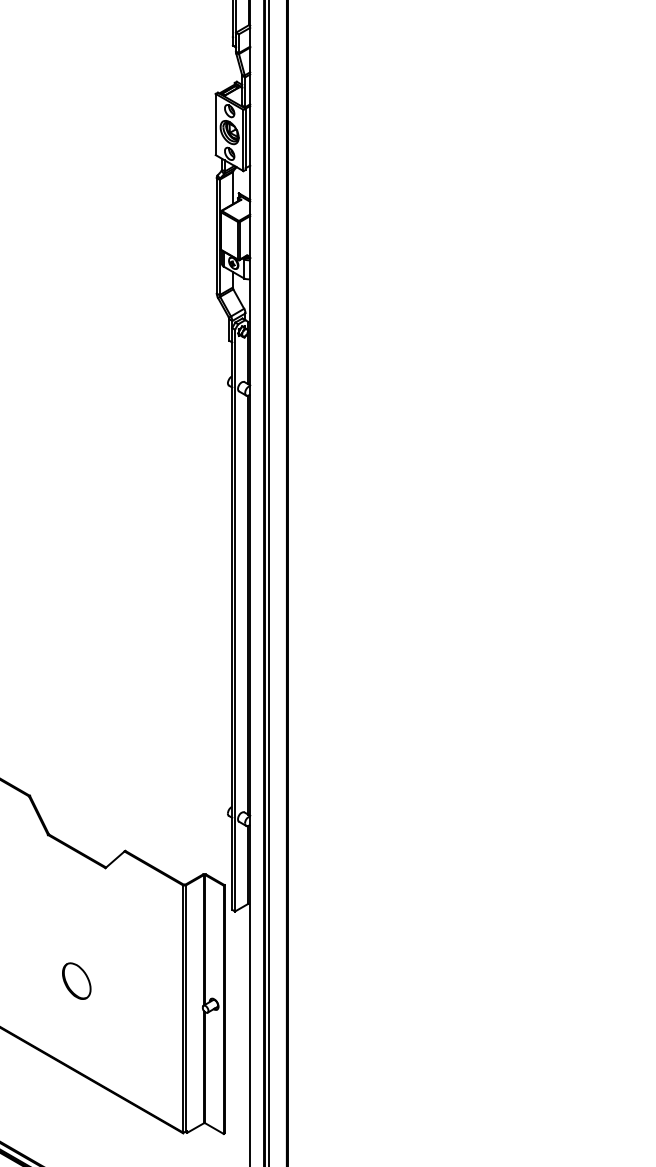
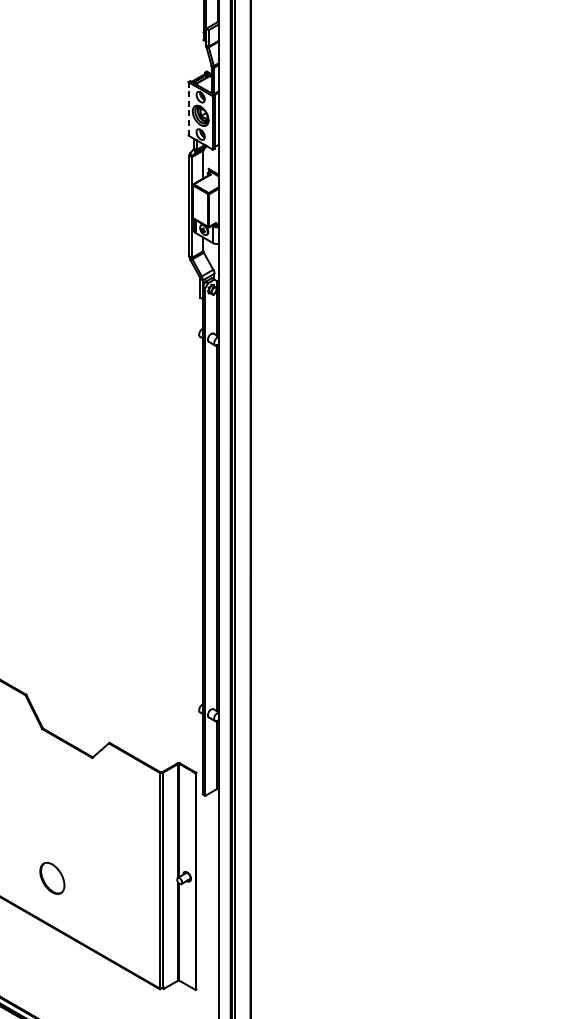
line: (215, 124) -> (188, 108), solid -> dashed
part: (76, 980) -> (52, 877), moved

